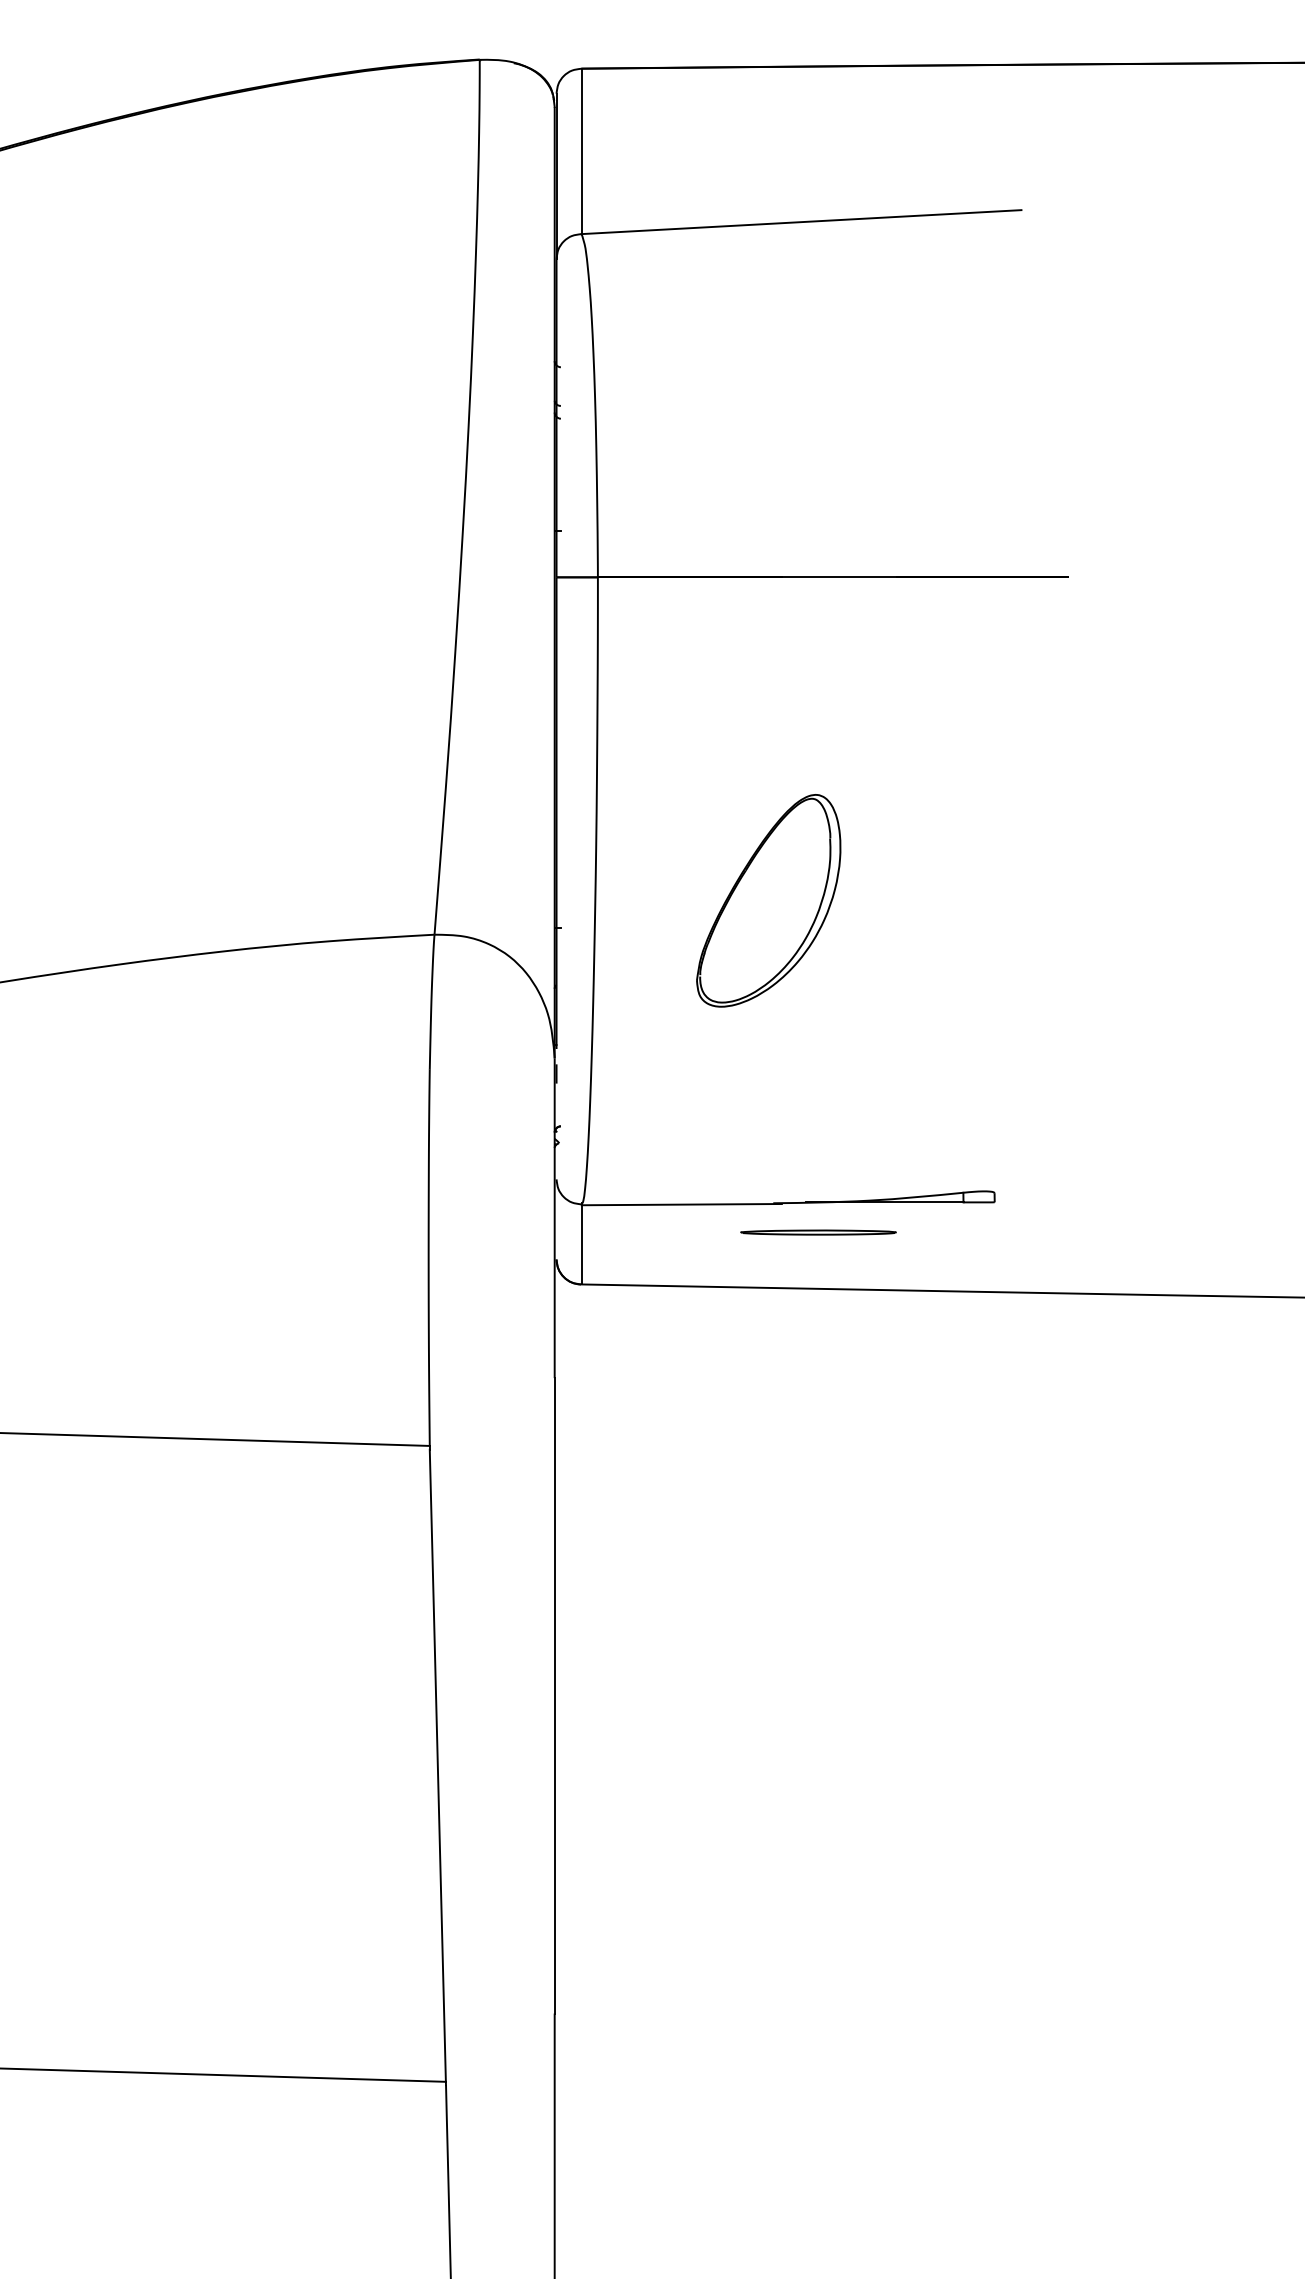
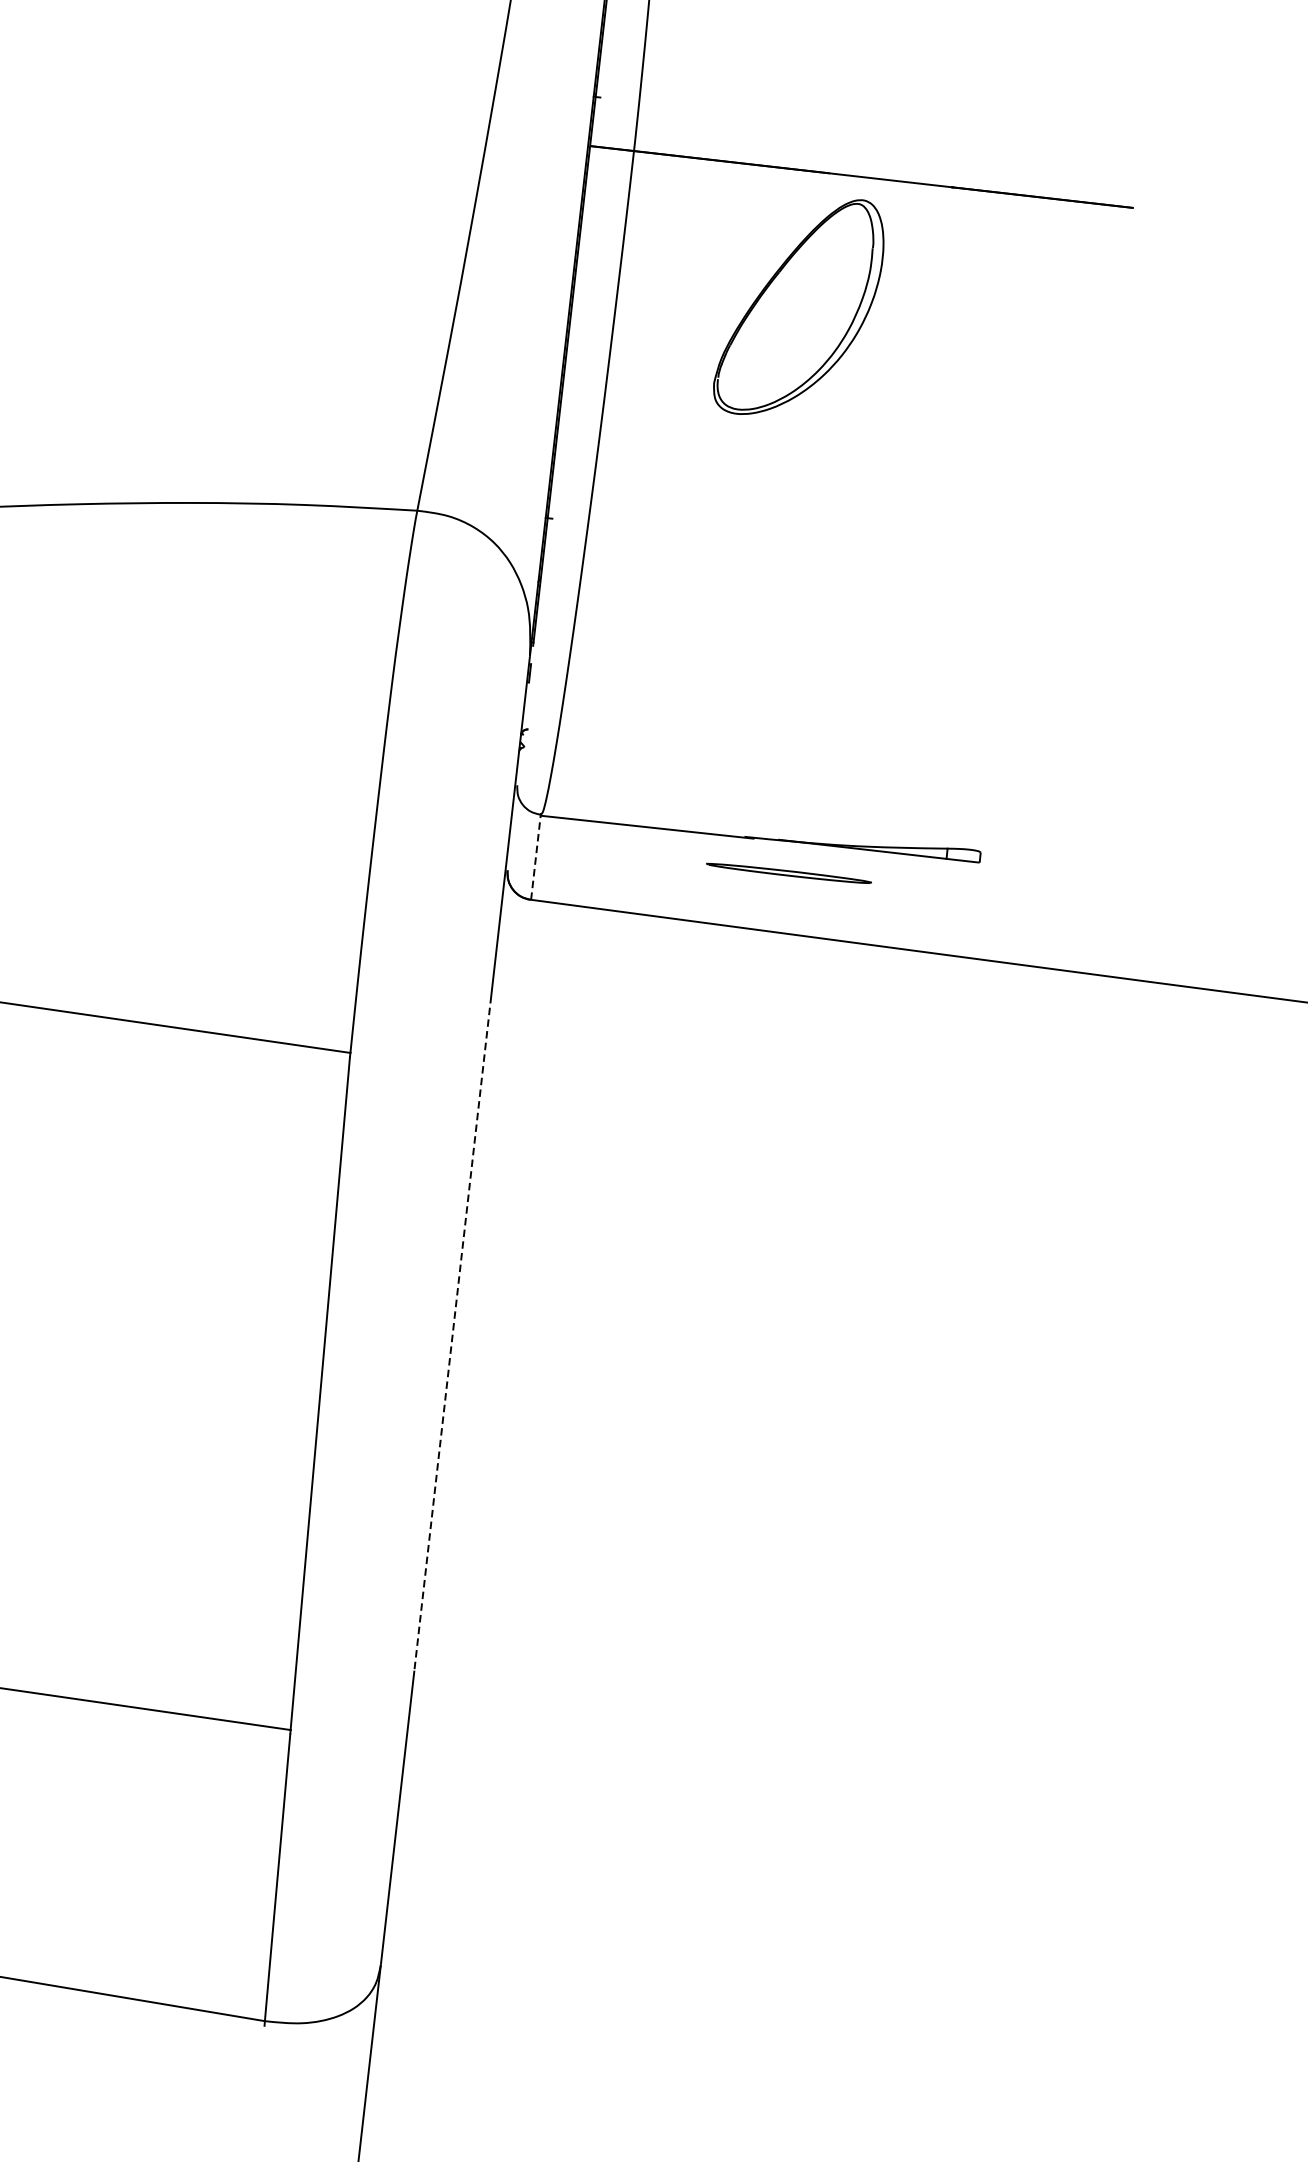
part: (768, 900) -> (799, 306), moved
line: (581, 1243) -> (536, 856), solid -> dashed
line: (554, 1695) -> (452, 1332), solid -> dashed

